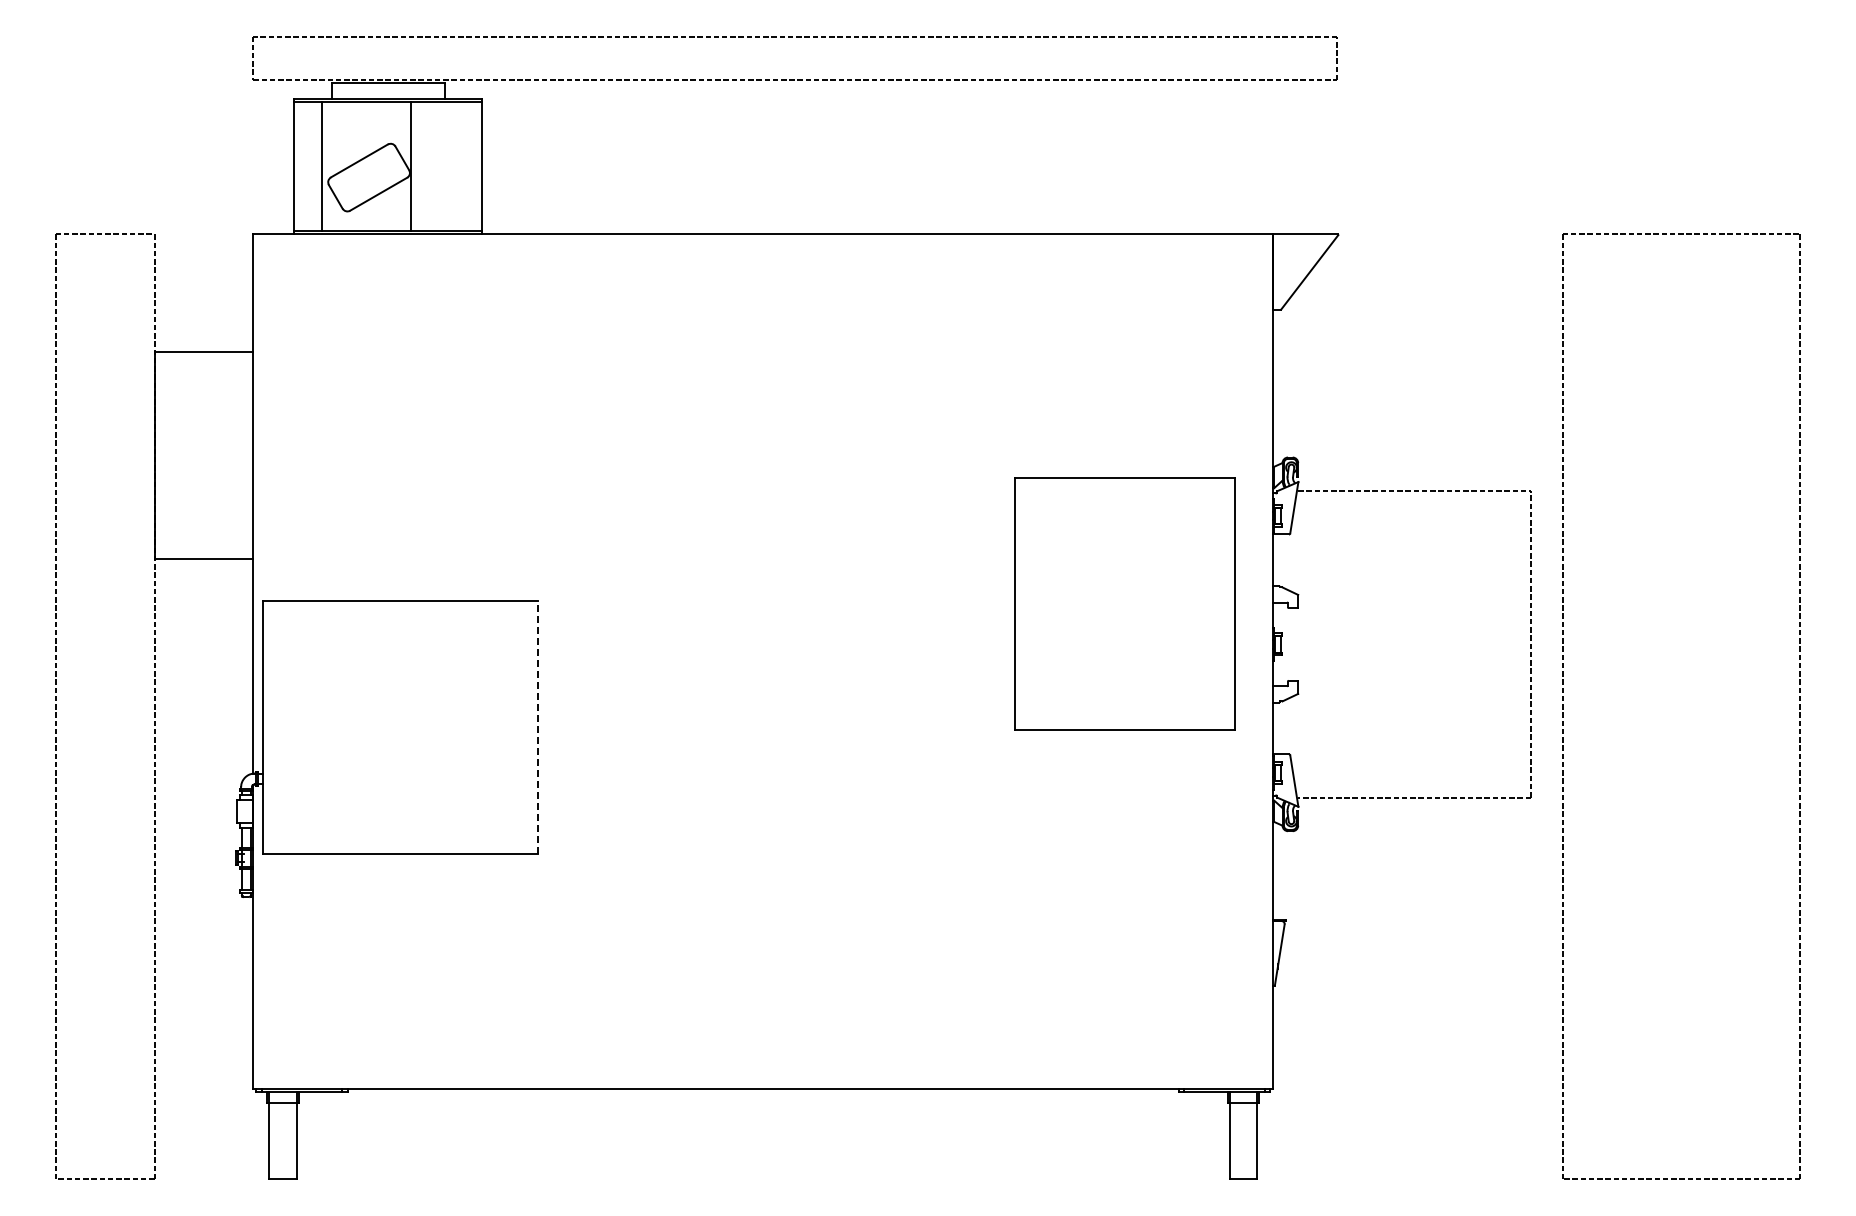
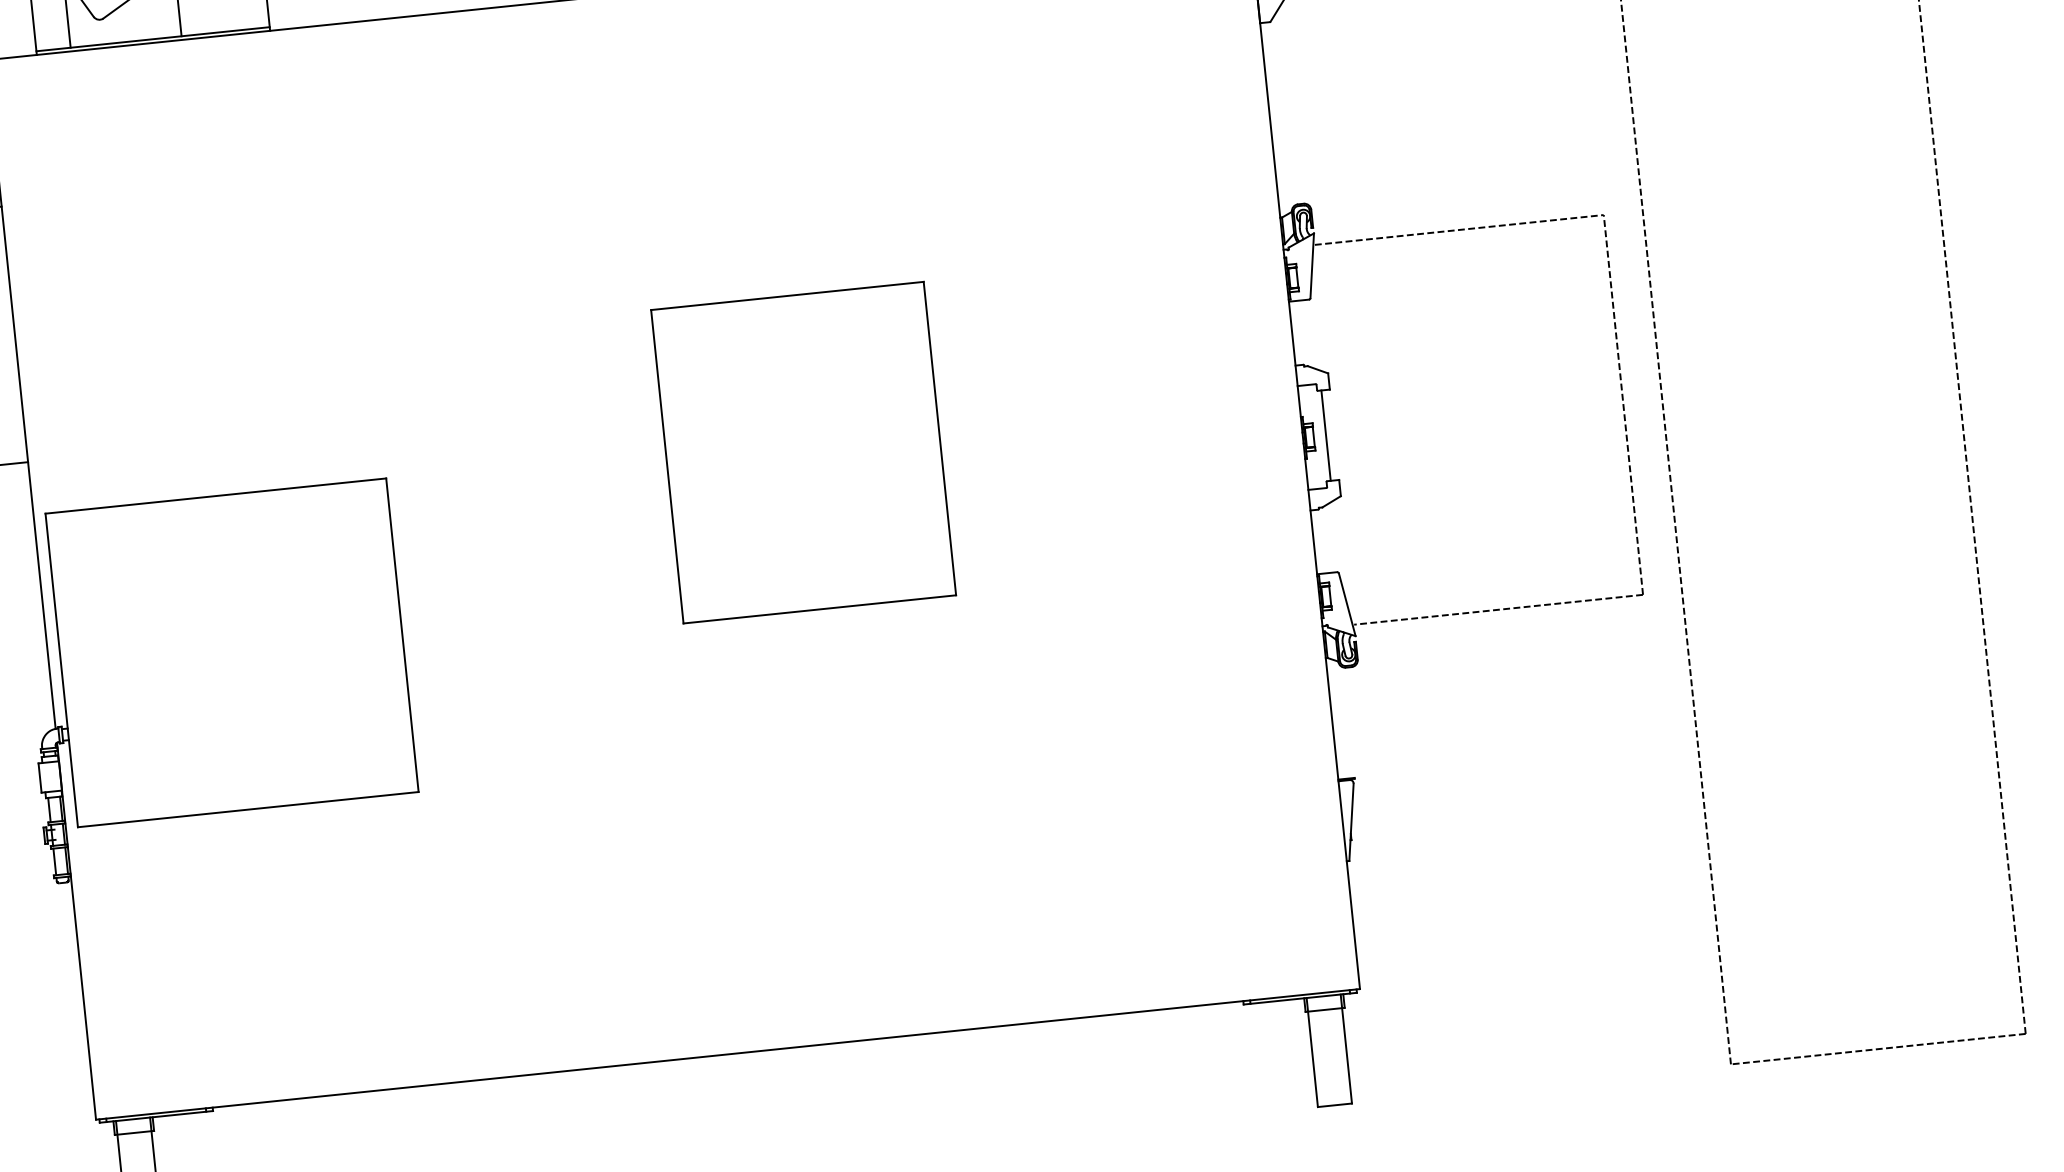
part: (1124, 603) -> (802, 452), moved
line: (1291, 643) -> (1326, 434), added
line: (537, 727) -> (401, 635), dashed -> solid

